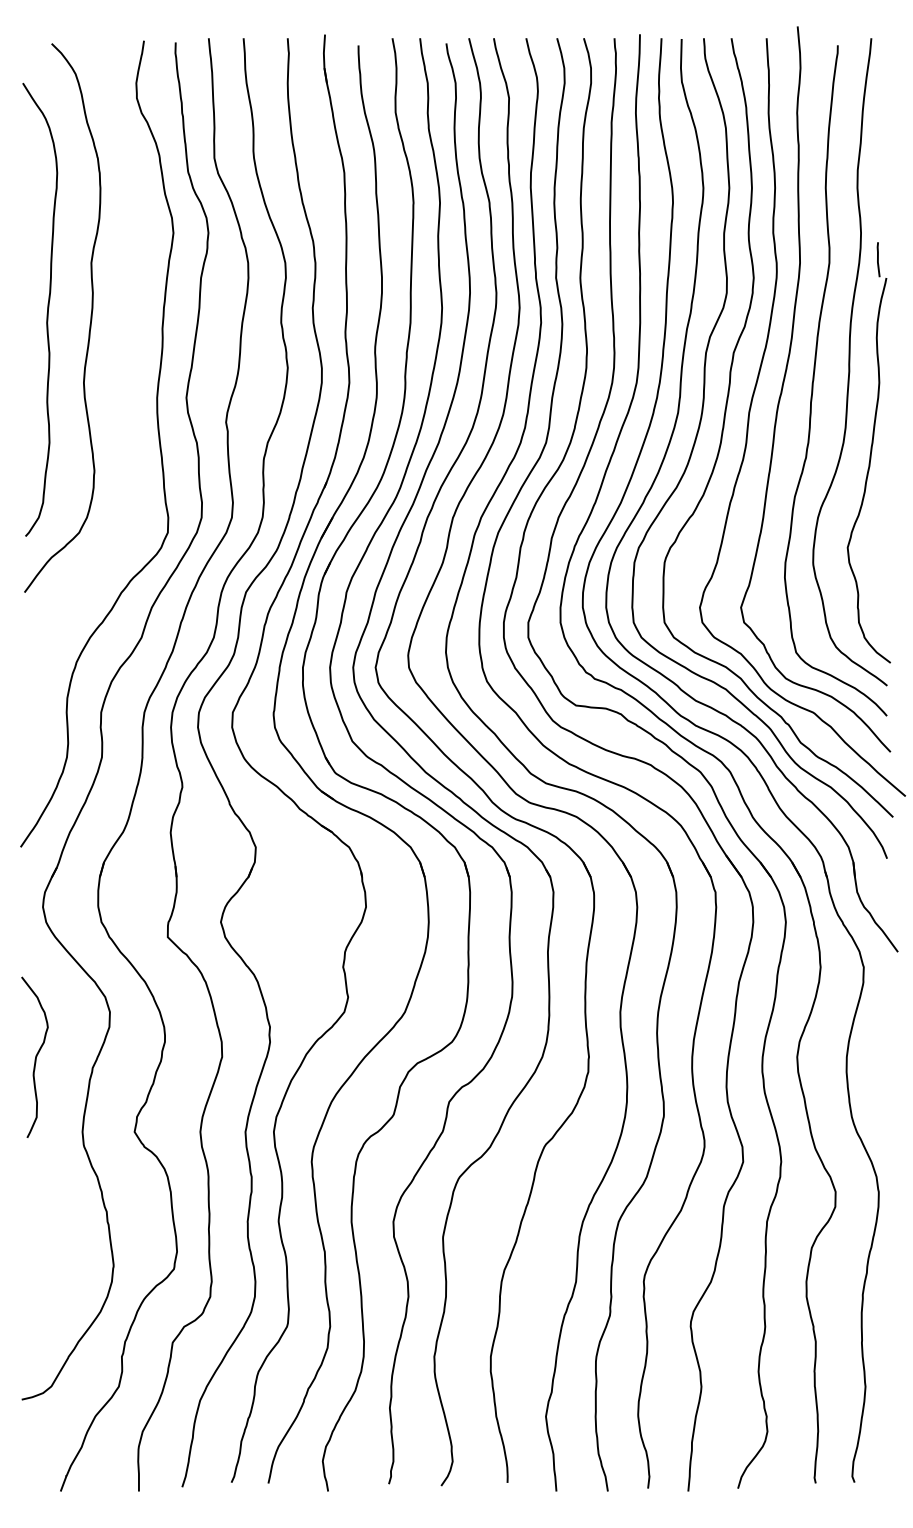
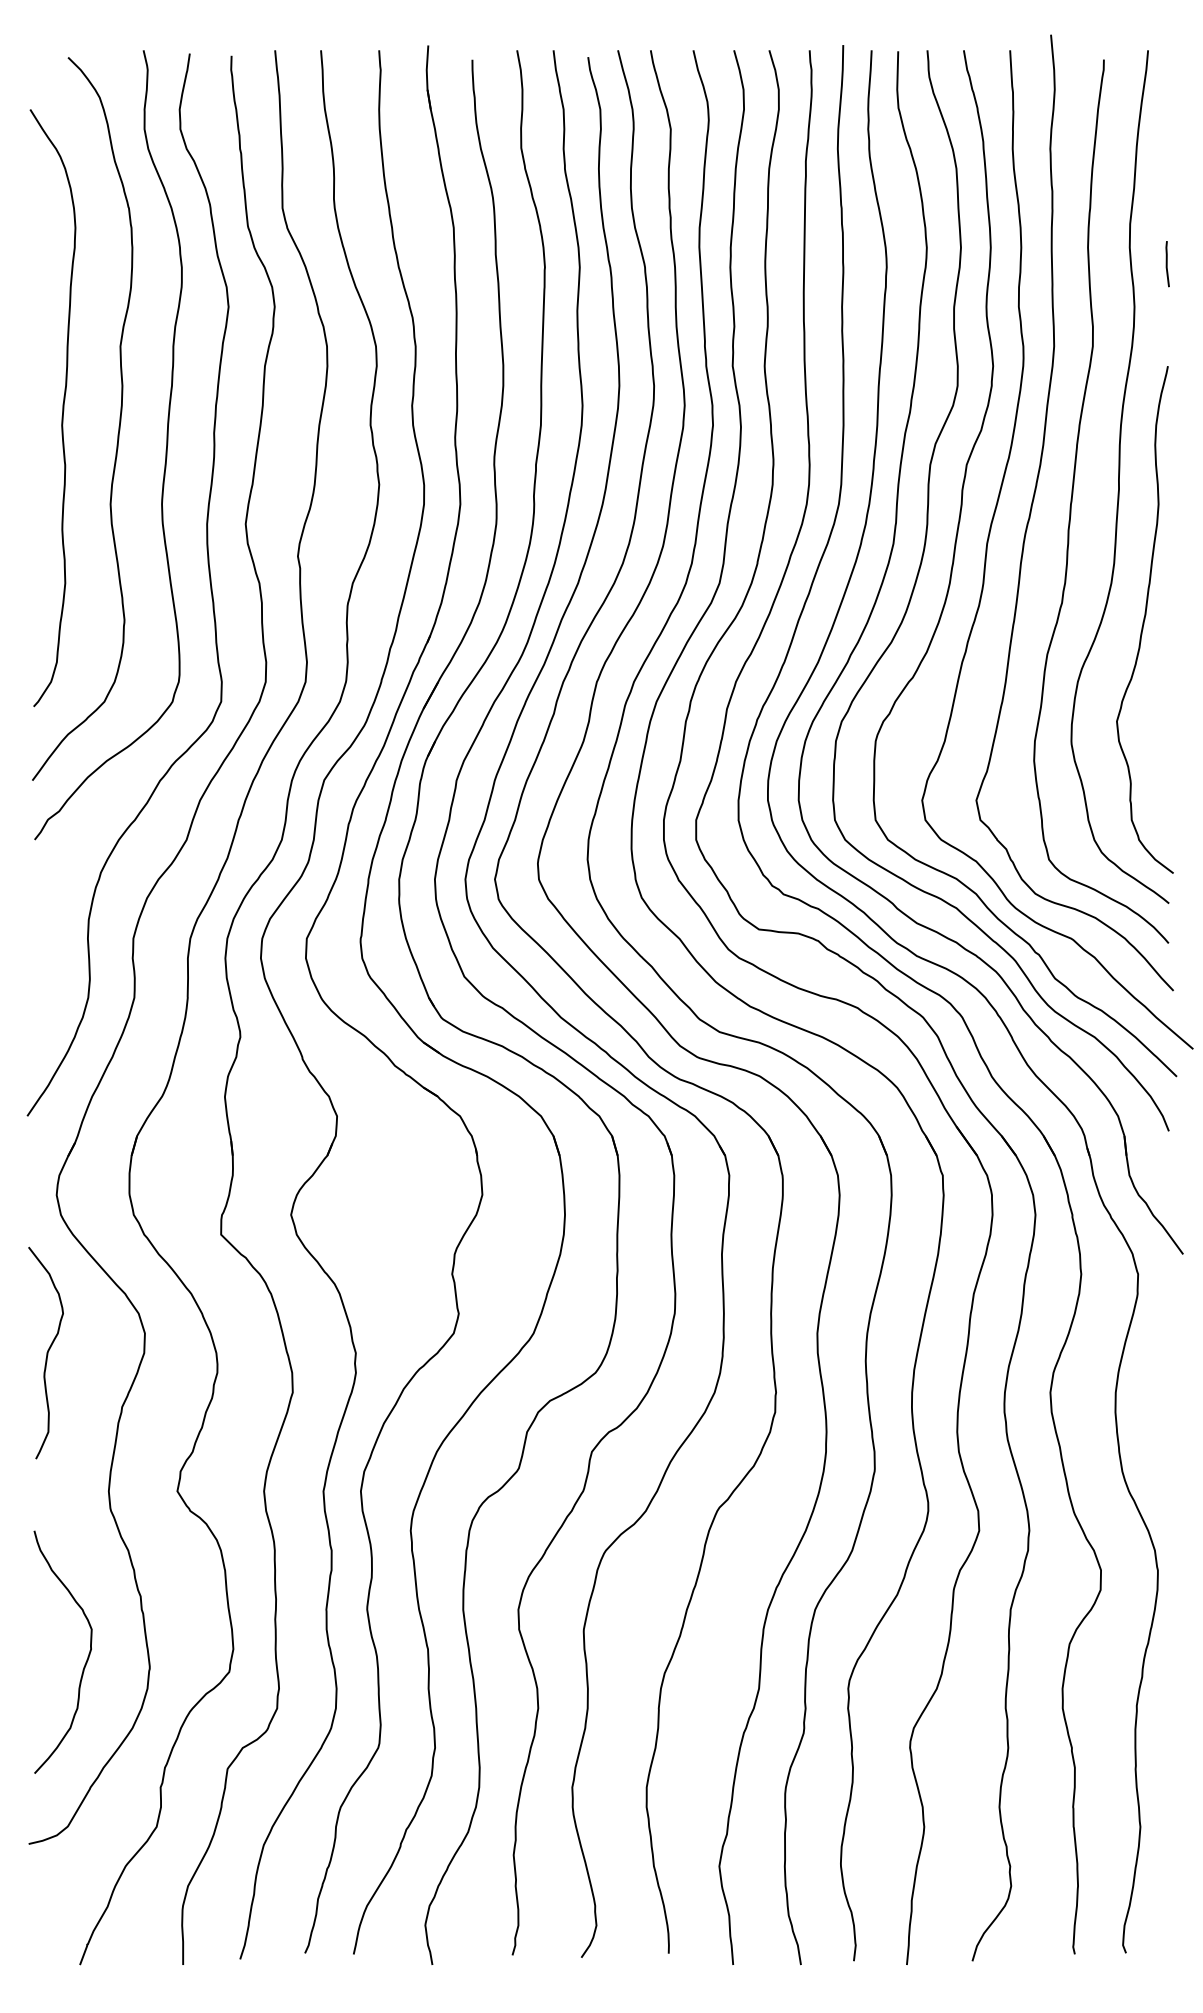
line: (878, 260) -> (1167, 264), moved
curve: (125, 341) -> (165, 449), added
curve: (35, 1056) -> (46, 1352), moved
curve: (65, 1259) -> (86, 1659), added

